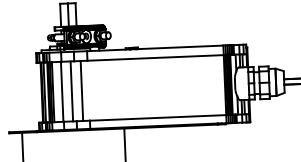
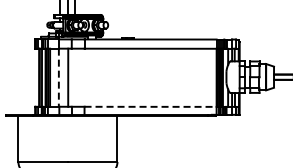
line: (81, 90) -> (77, 77), removed
line: (61, 92) -> (58, 78), solid -> dashed
line: (159, 117) -> (151, 106), solid -> dashed

